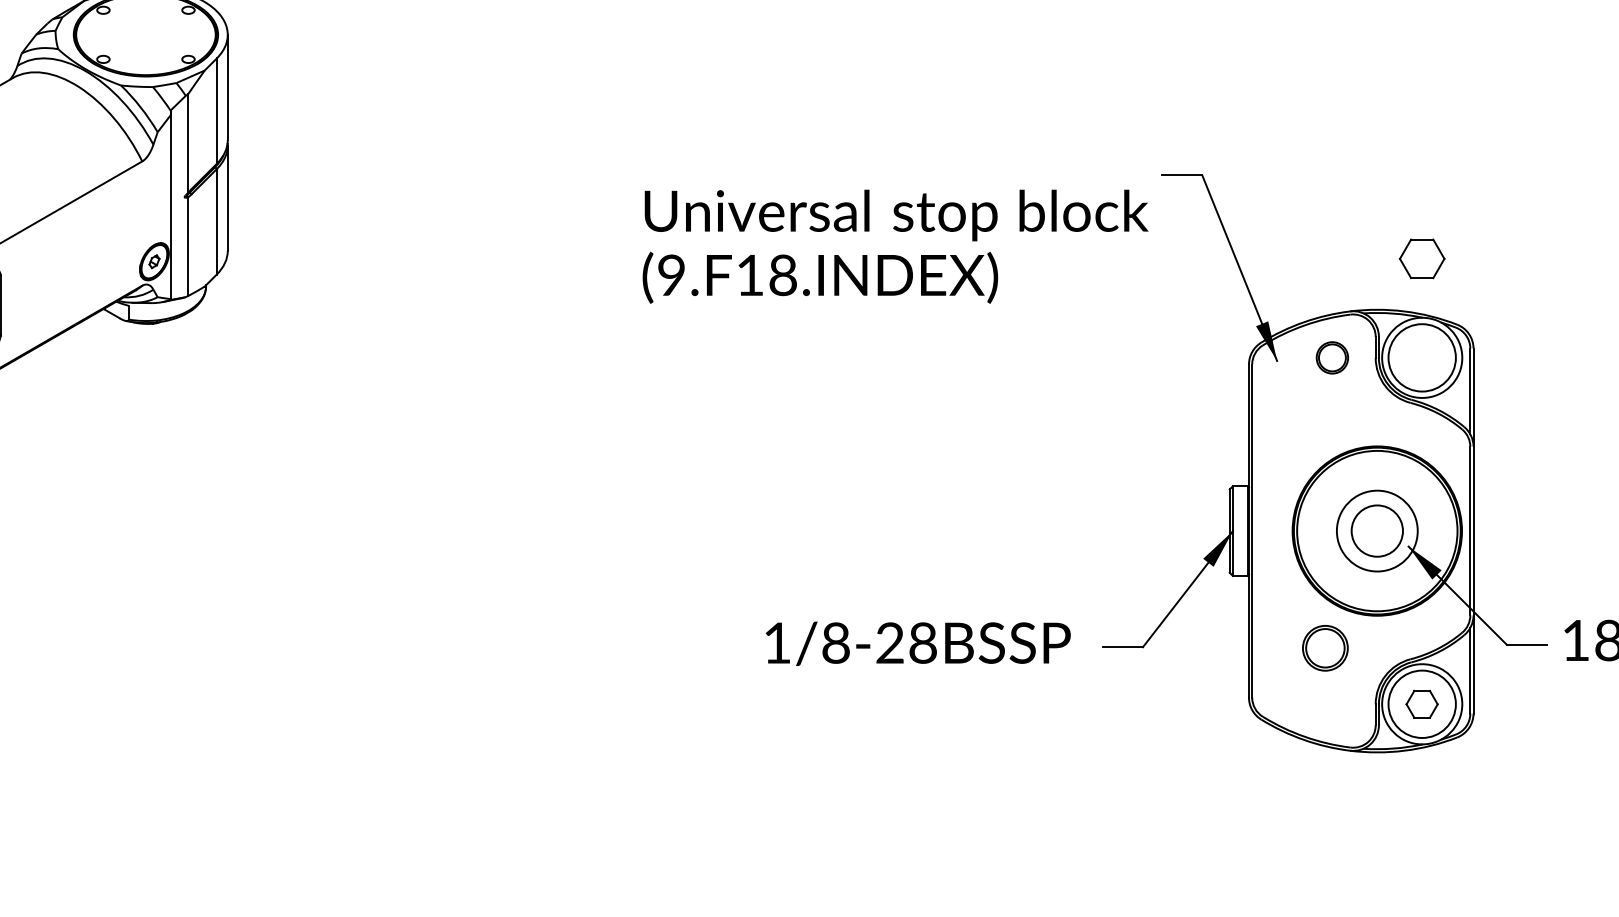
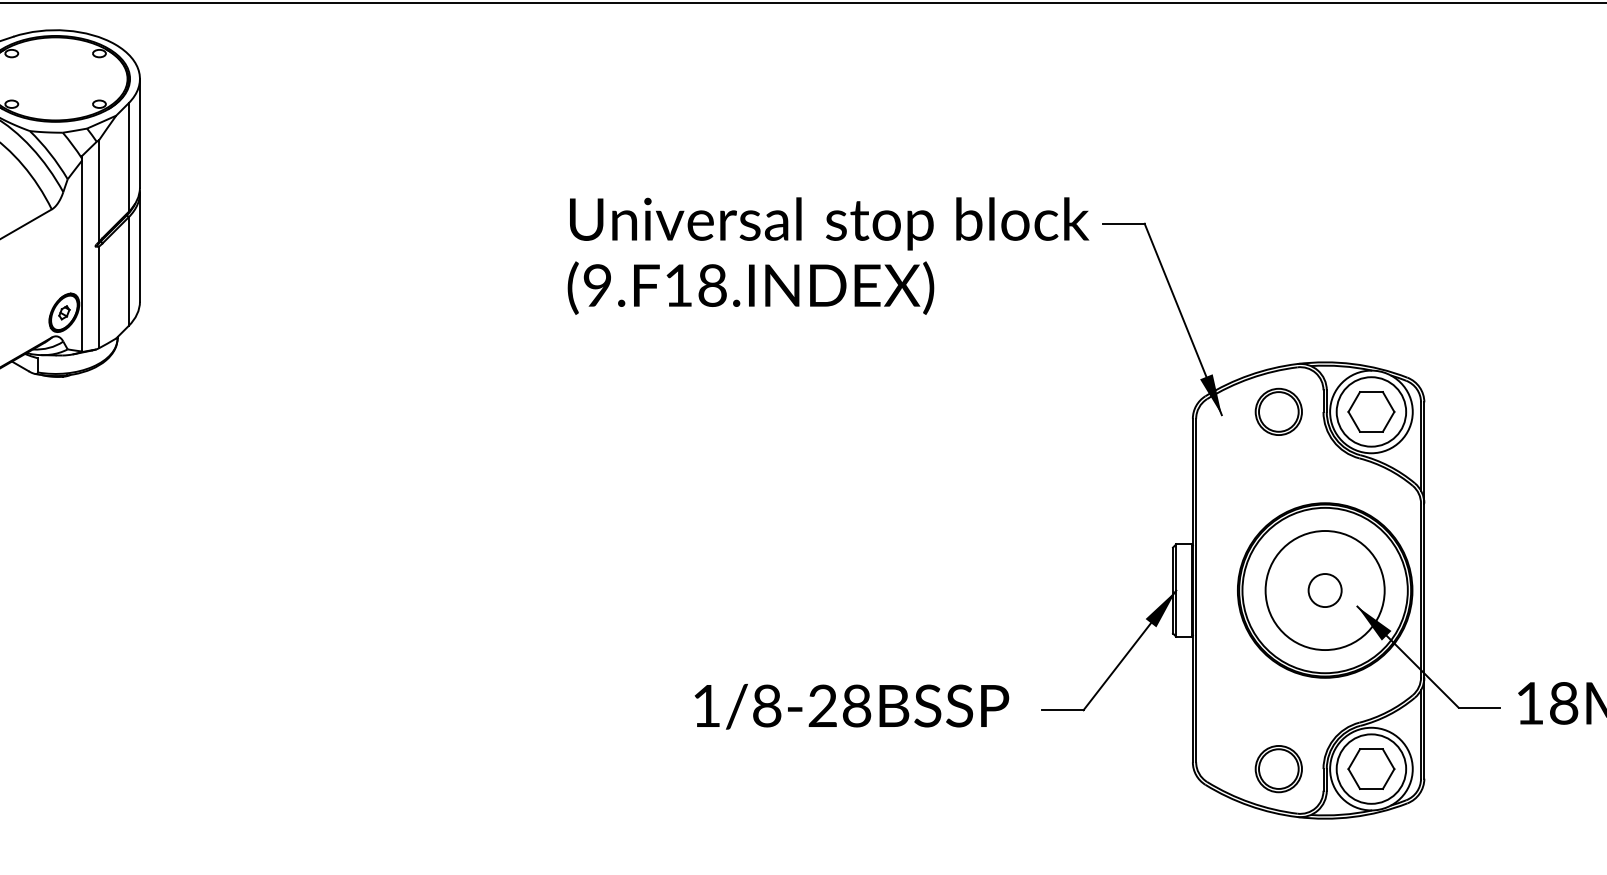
text: (895, 246) -> (828, 255), moved
part: (1421, 258) -> (1370, 411), moved
part: (1332, 357) -> (1278, 411), size x1.43
circle: (1377, 530) -> (1325, 589), size x1.43
circle: (1377, 531) -> (1325, 590), size x0.62
part: (1325, 648) -> (1278, 769), moved
part: (1421, 704) -> (1370, 769), size x1.43

